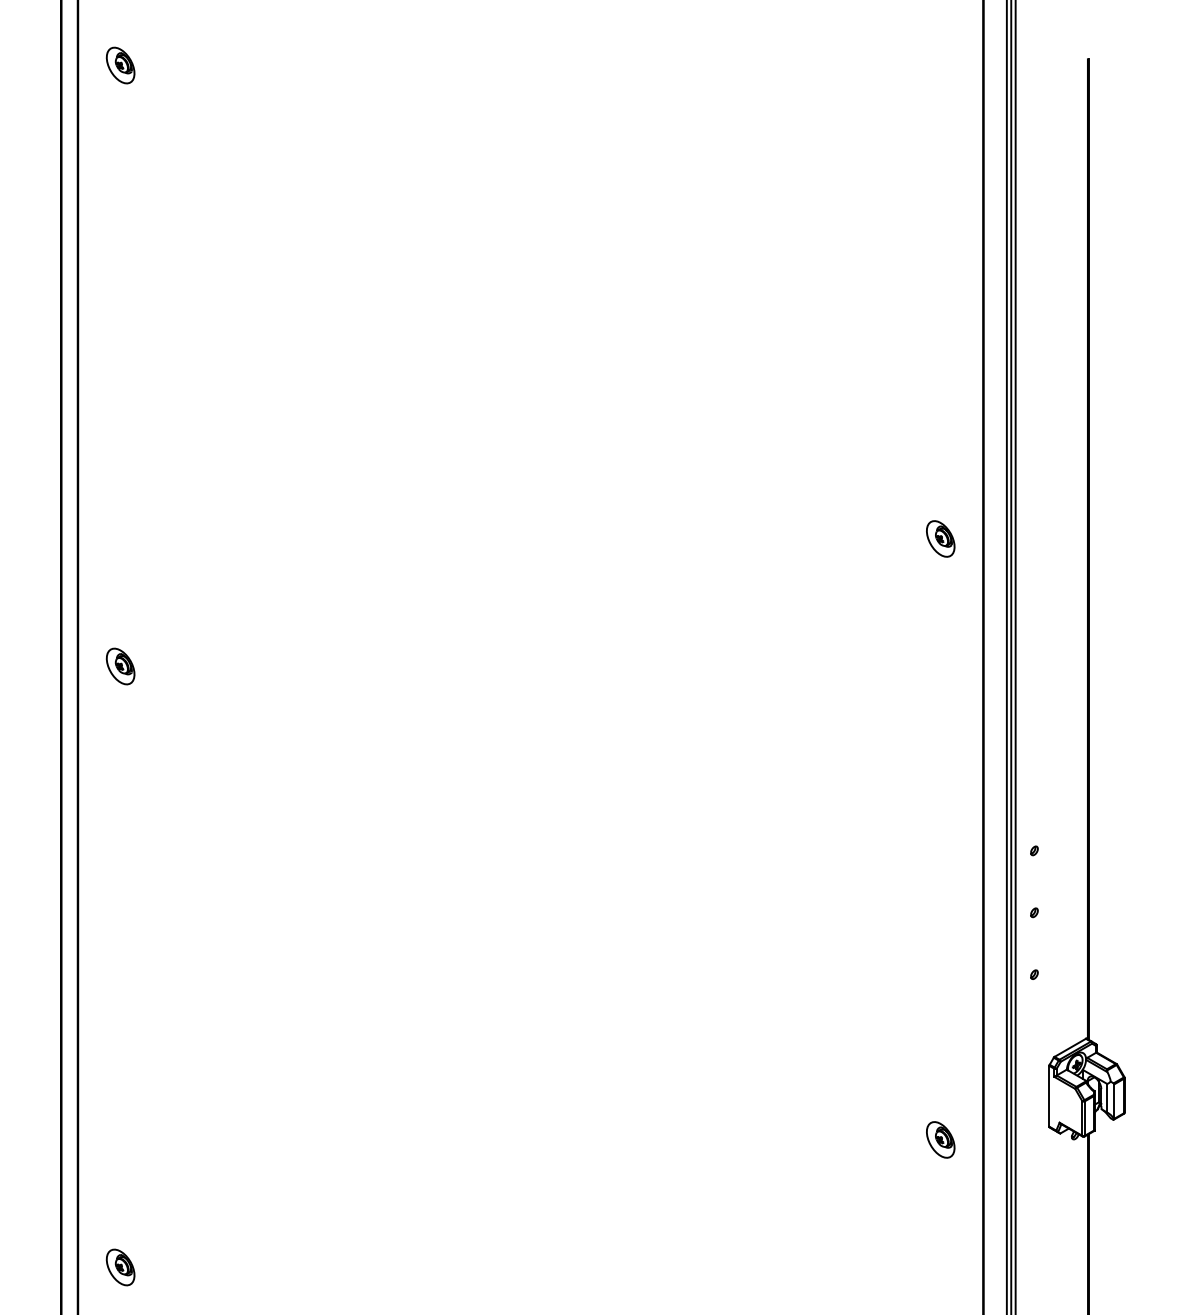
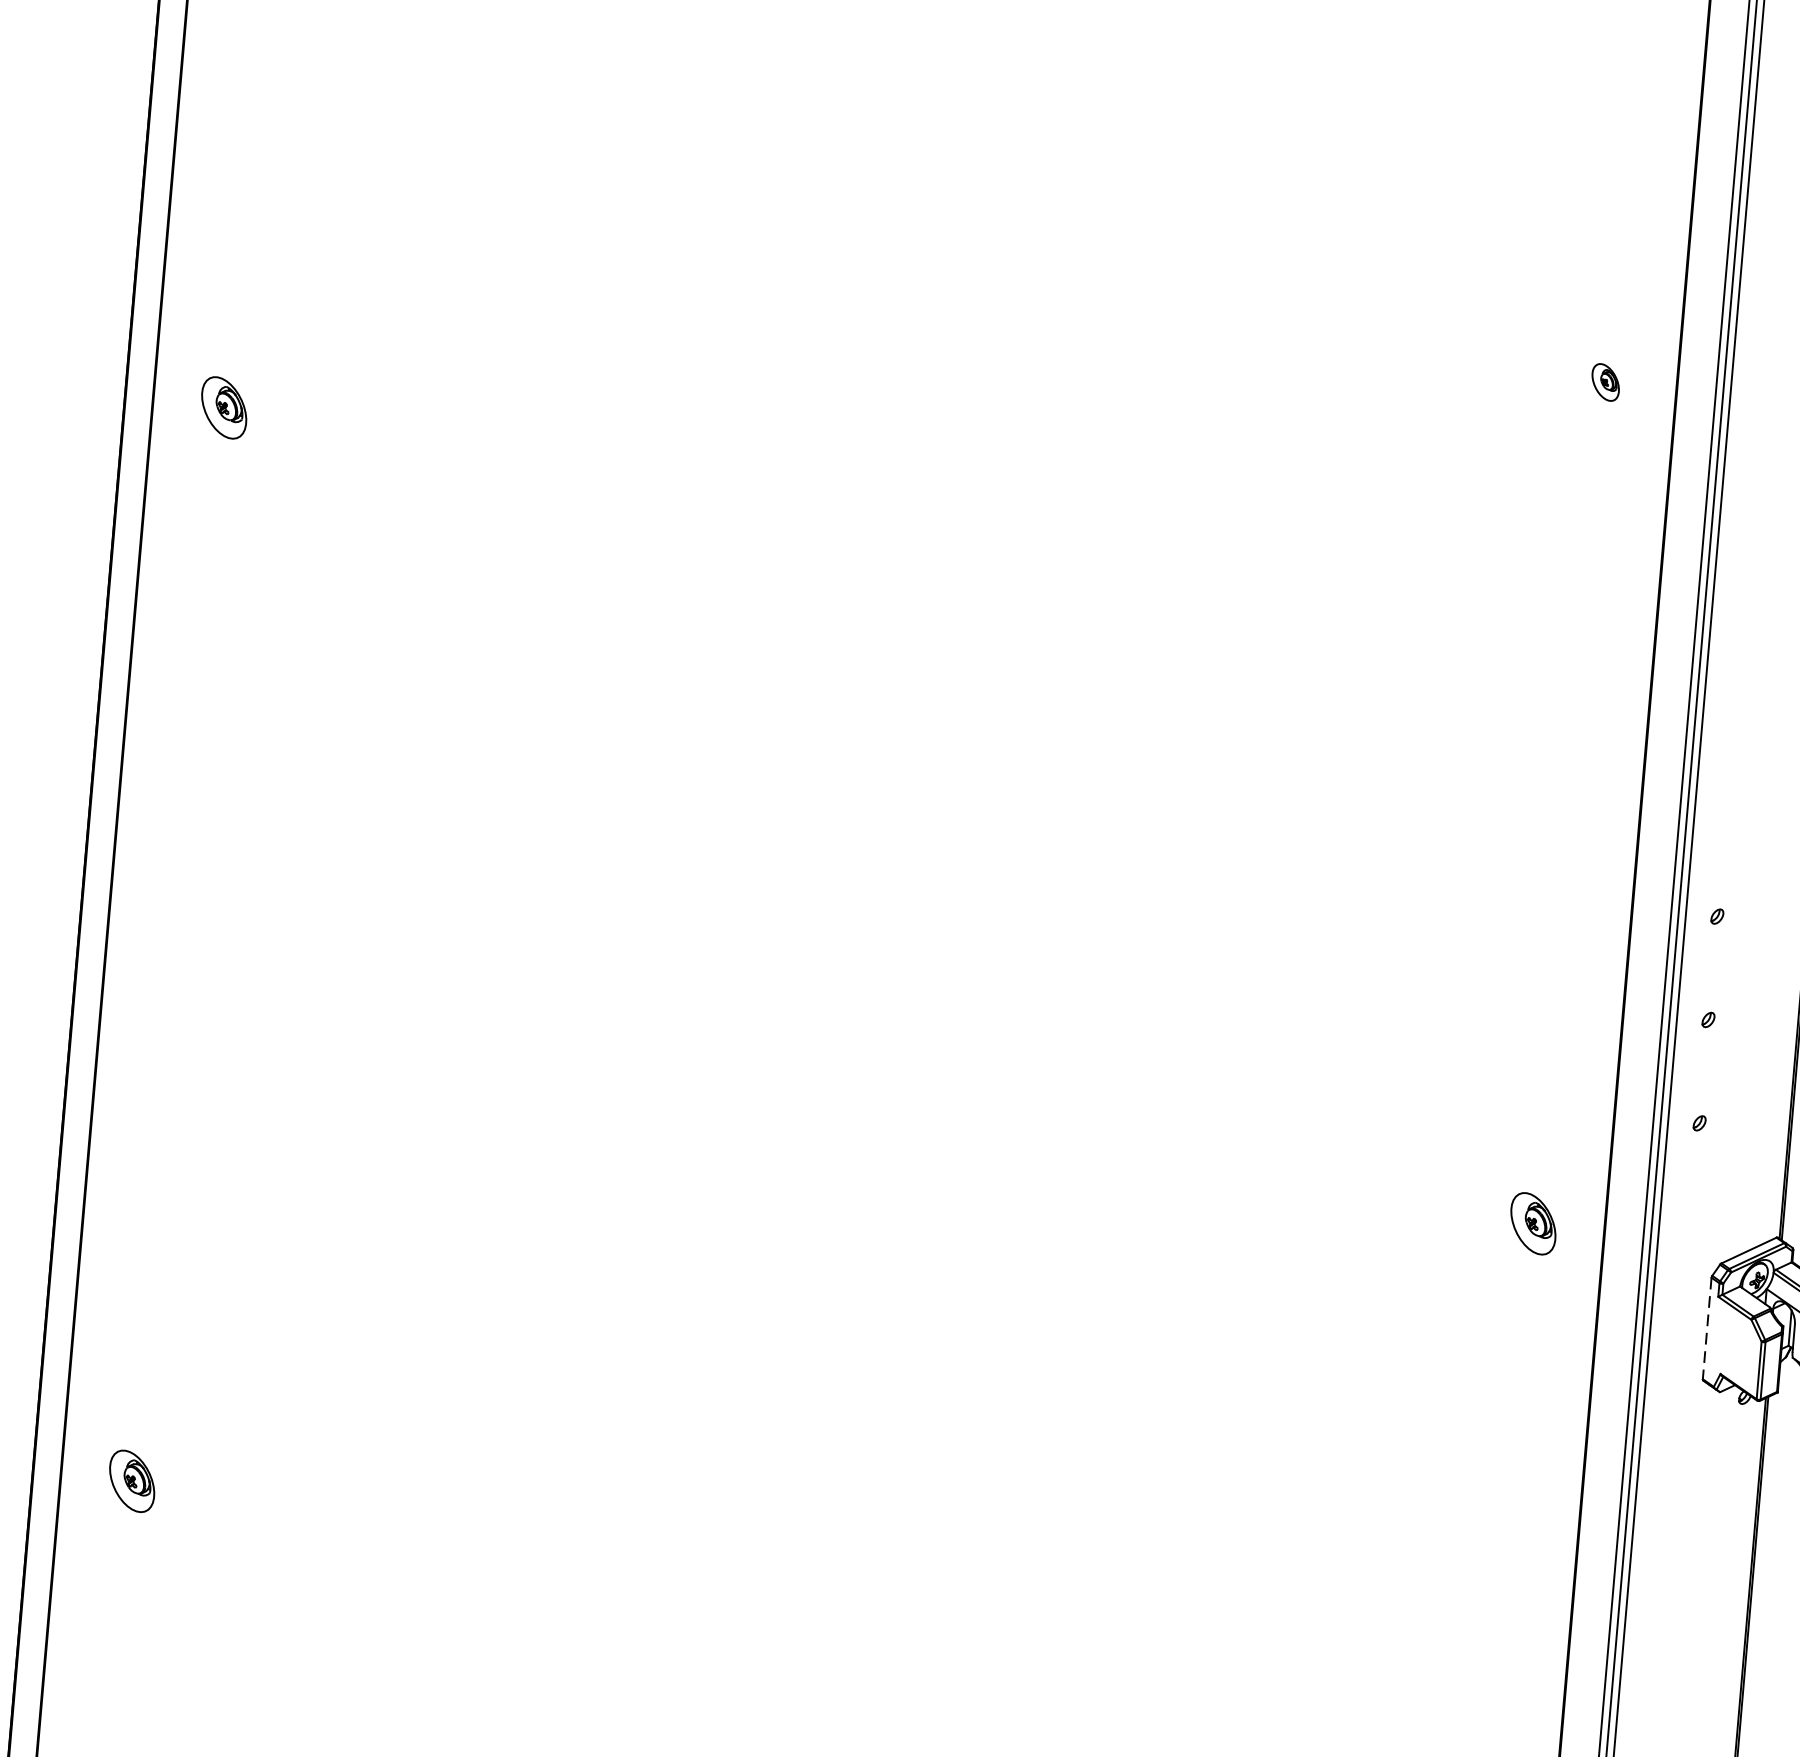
part: (940, 538) -> (1605, 381), size x0.6
part: (120, 666) -> (223, 407), moved
line: (1049, 1096) -> (1707, 1328), solid -> dashed
part: (940, 1139) -> (1533, 1223), moved

